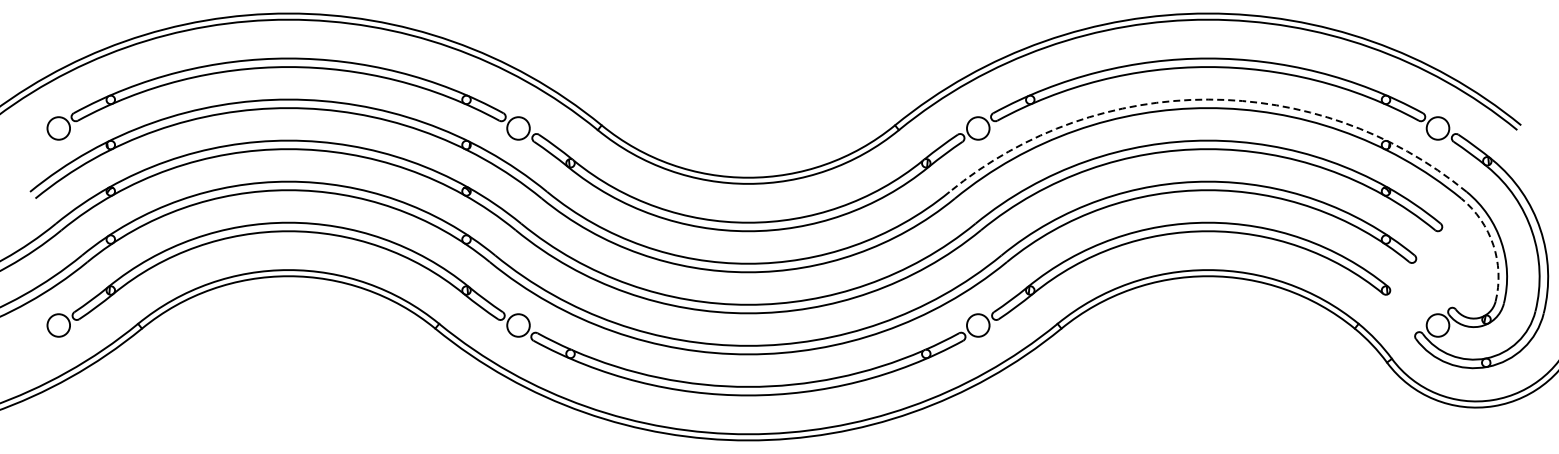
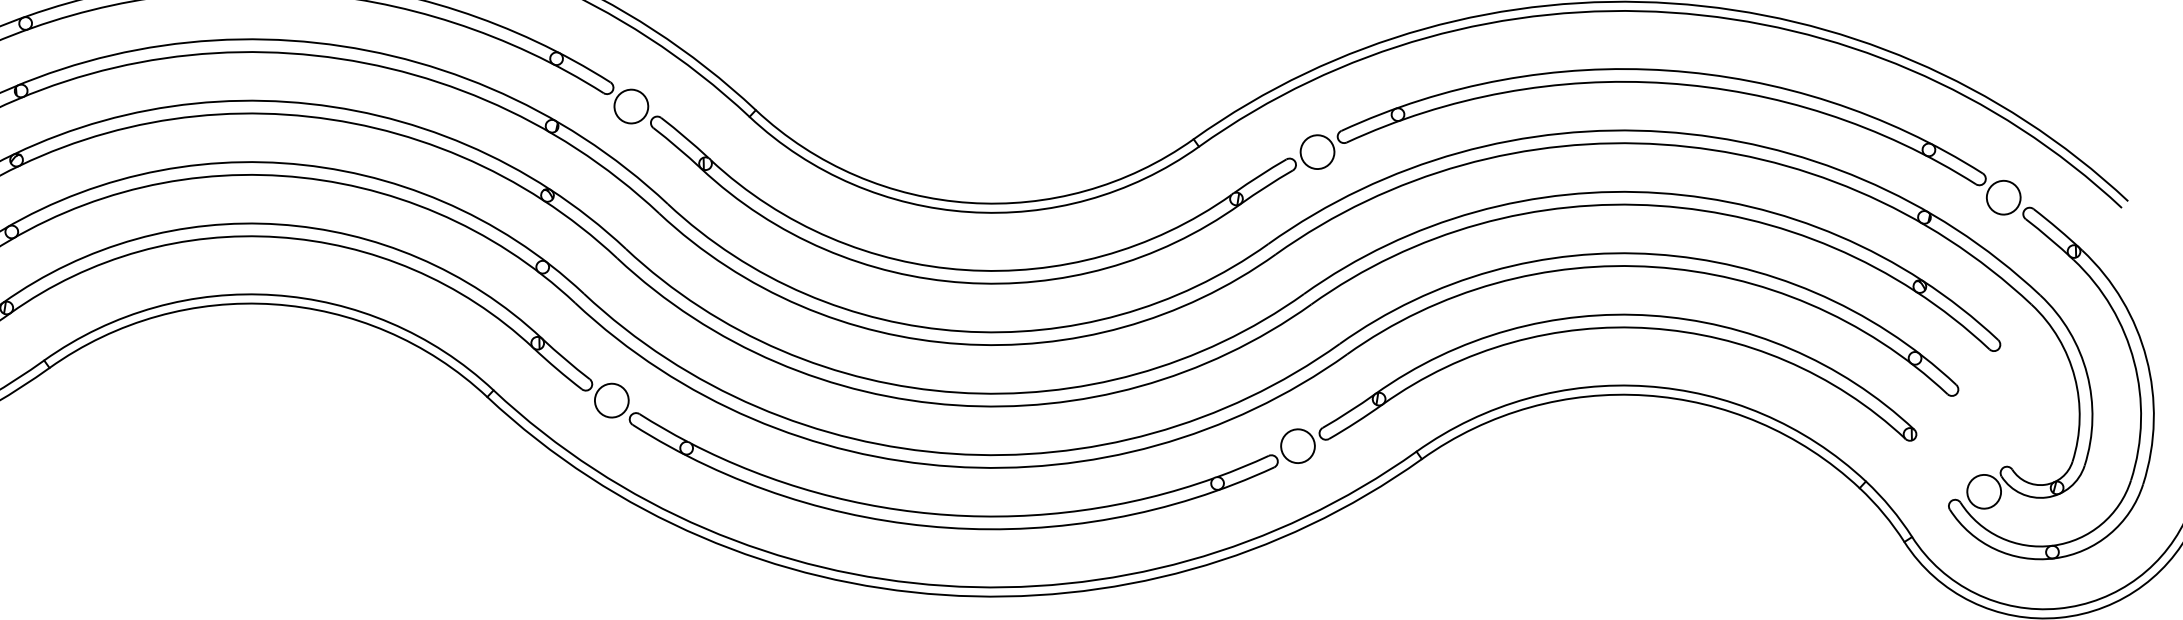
arc: (1208, 99) -> (1664, 131), dashed -> solid
arc: (1493, 245) -> (2074, 377), dashed -> solid

